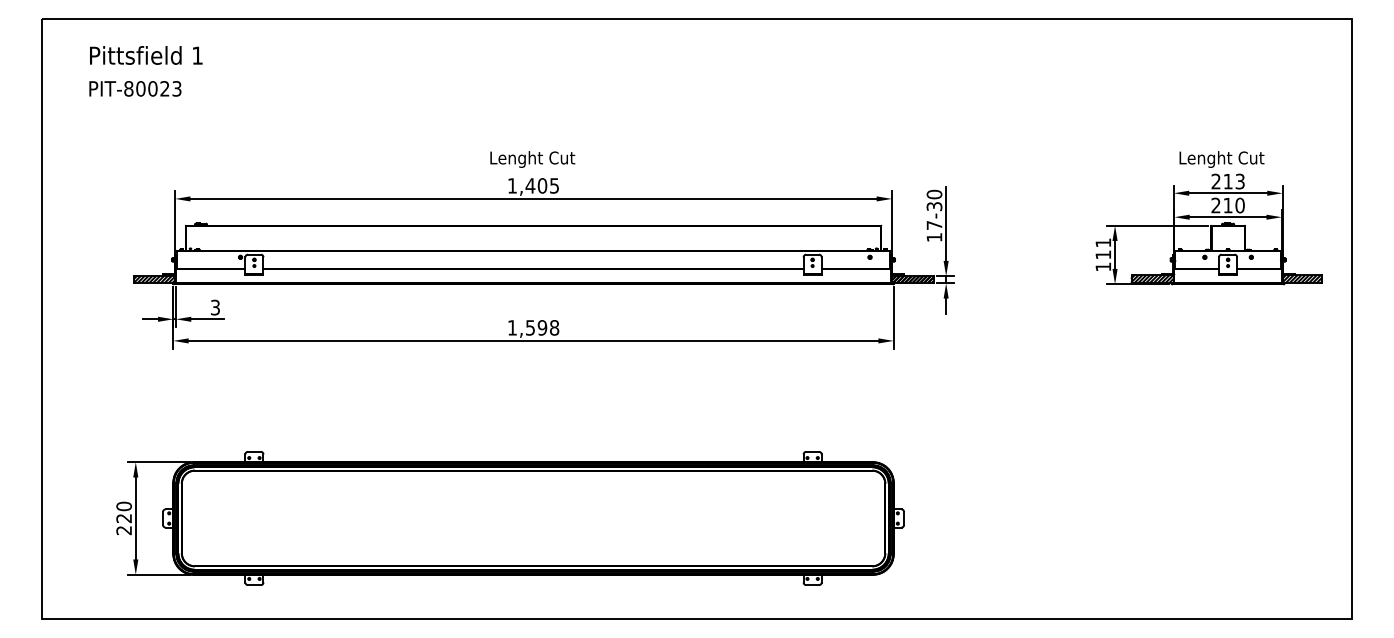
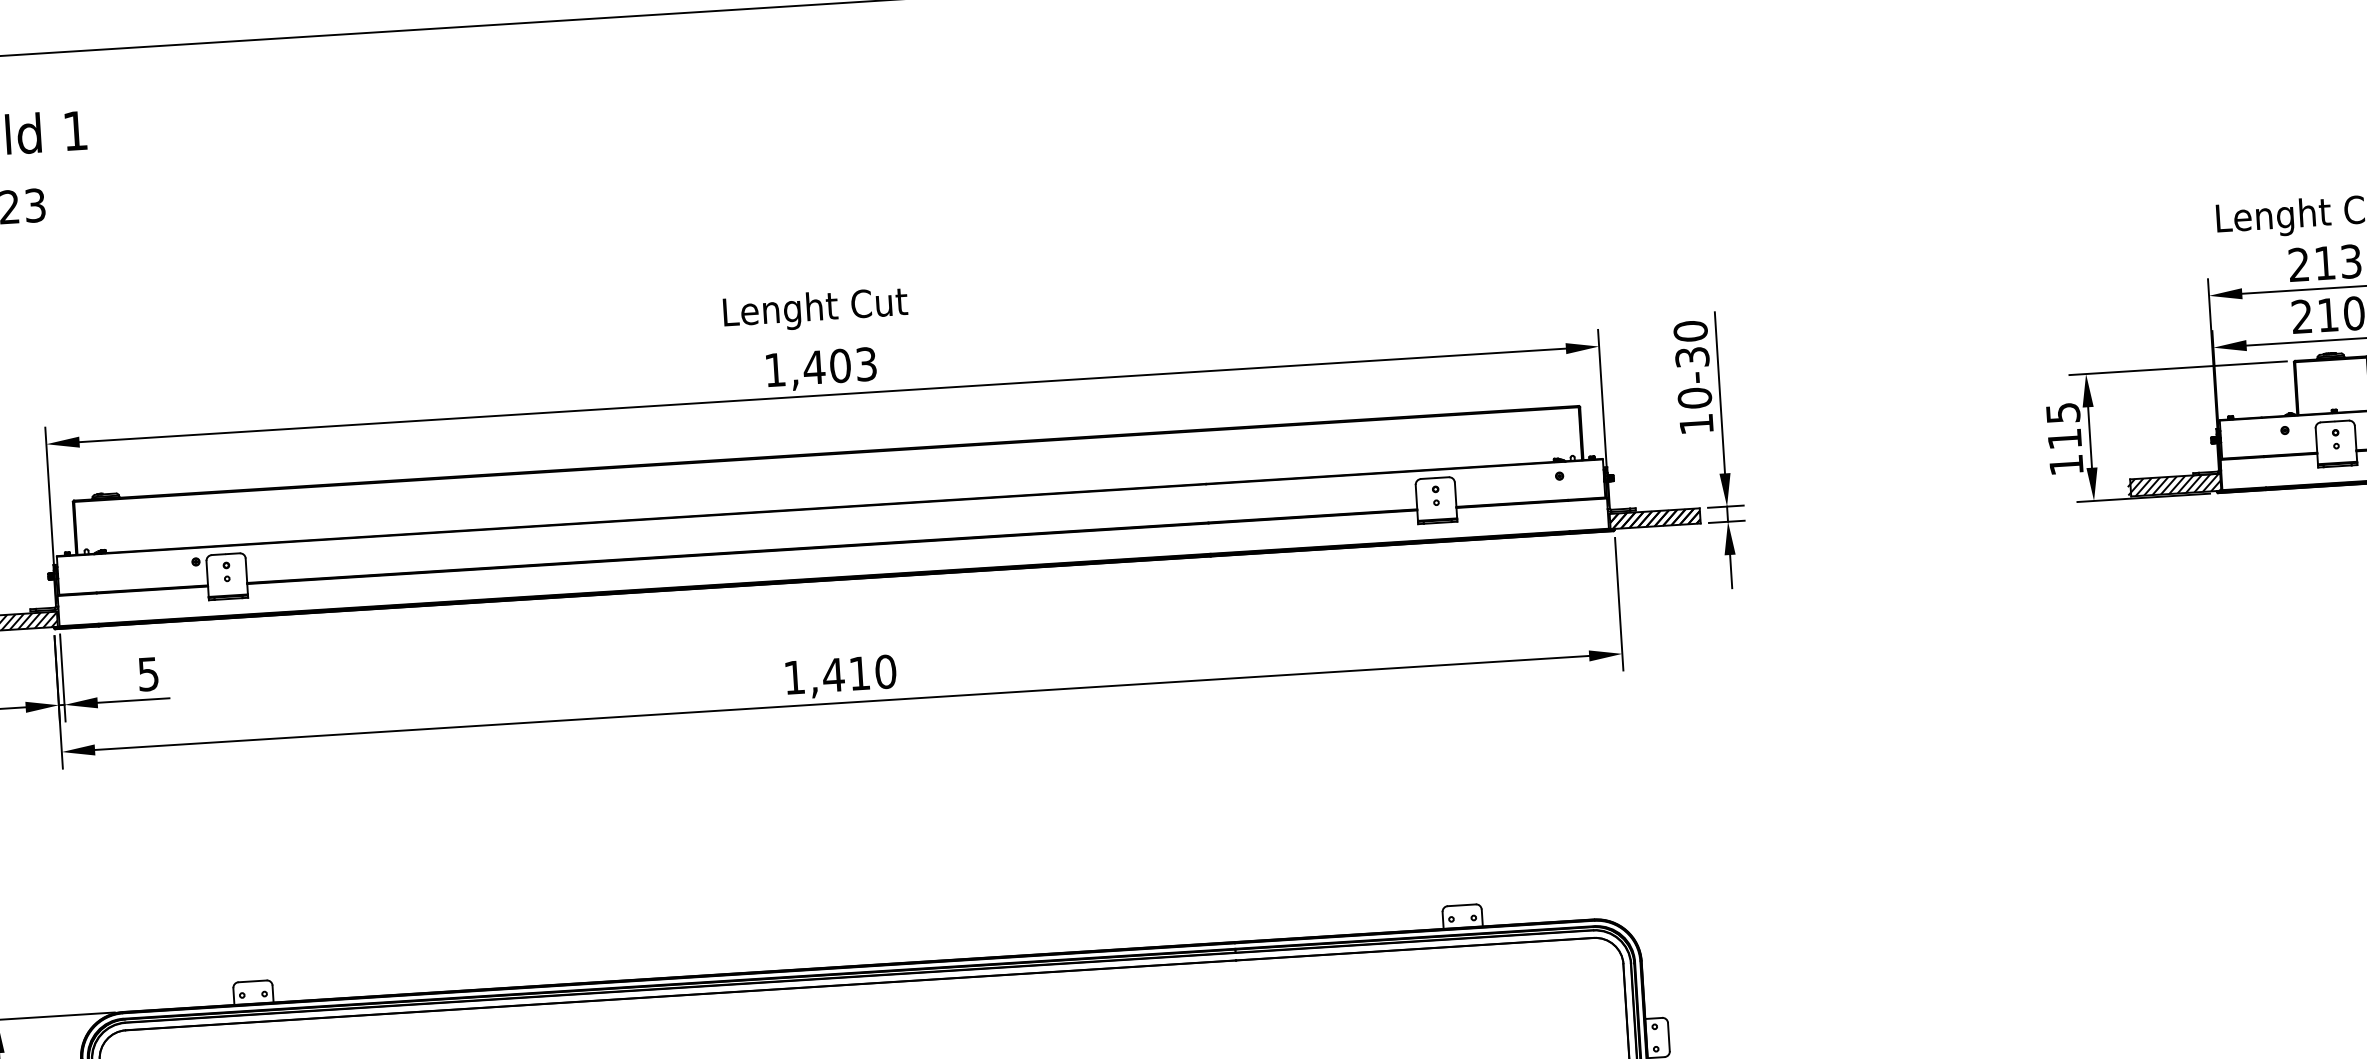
text: (554, 185) -> (866, 363), 1,405 -> 1,403
text: (934, 225) -> (1694, 398), 17-30 -> 10-30
text: (1103, 242) -> (2063, 412), 111 -> 115
text: (215, 306) -> (148, 671), 3 -> 5
text: (542, 327) -> (859, 672), 1,598 -> 1,410

